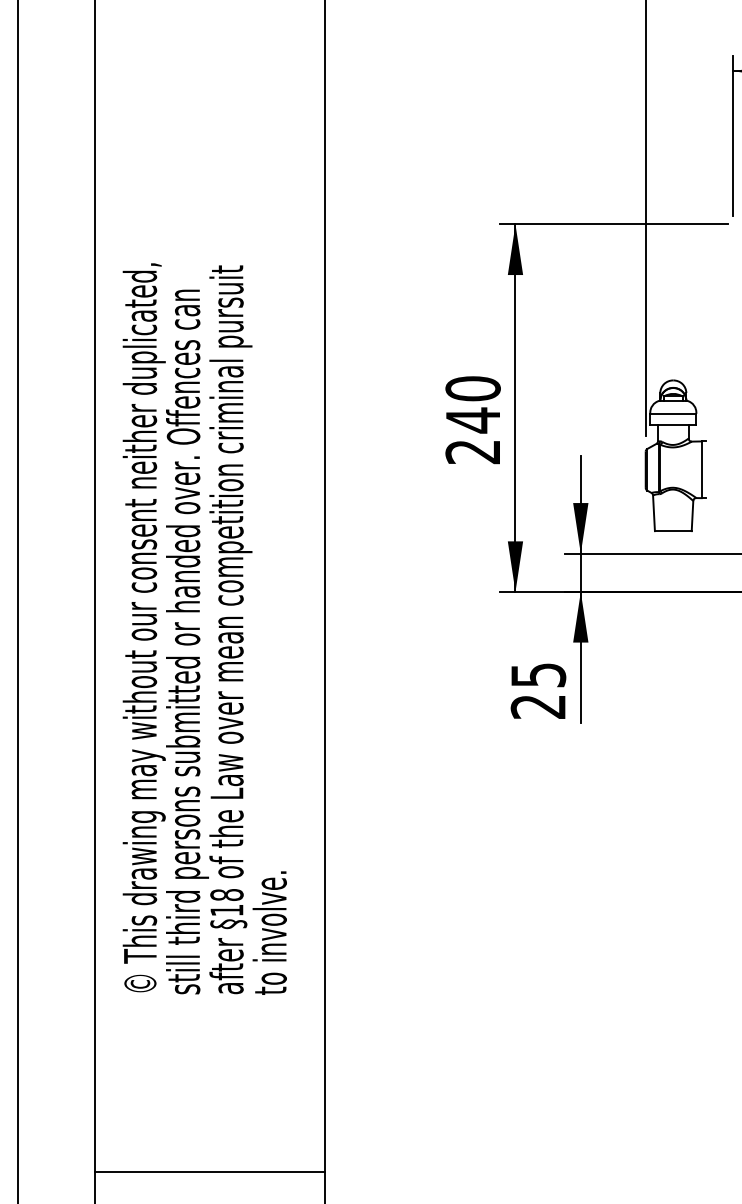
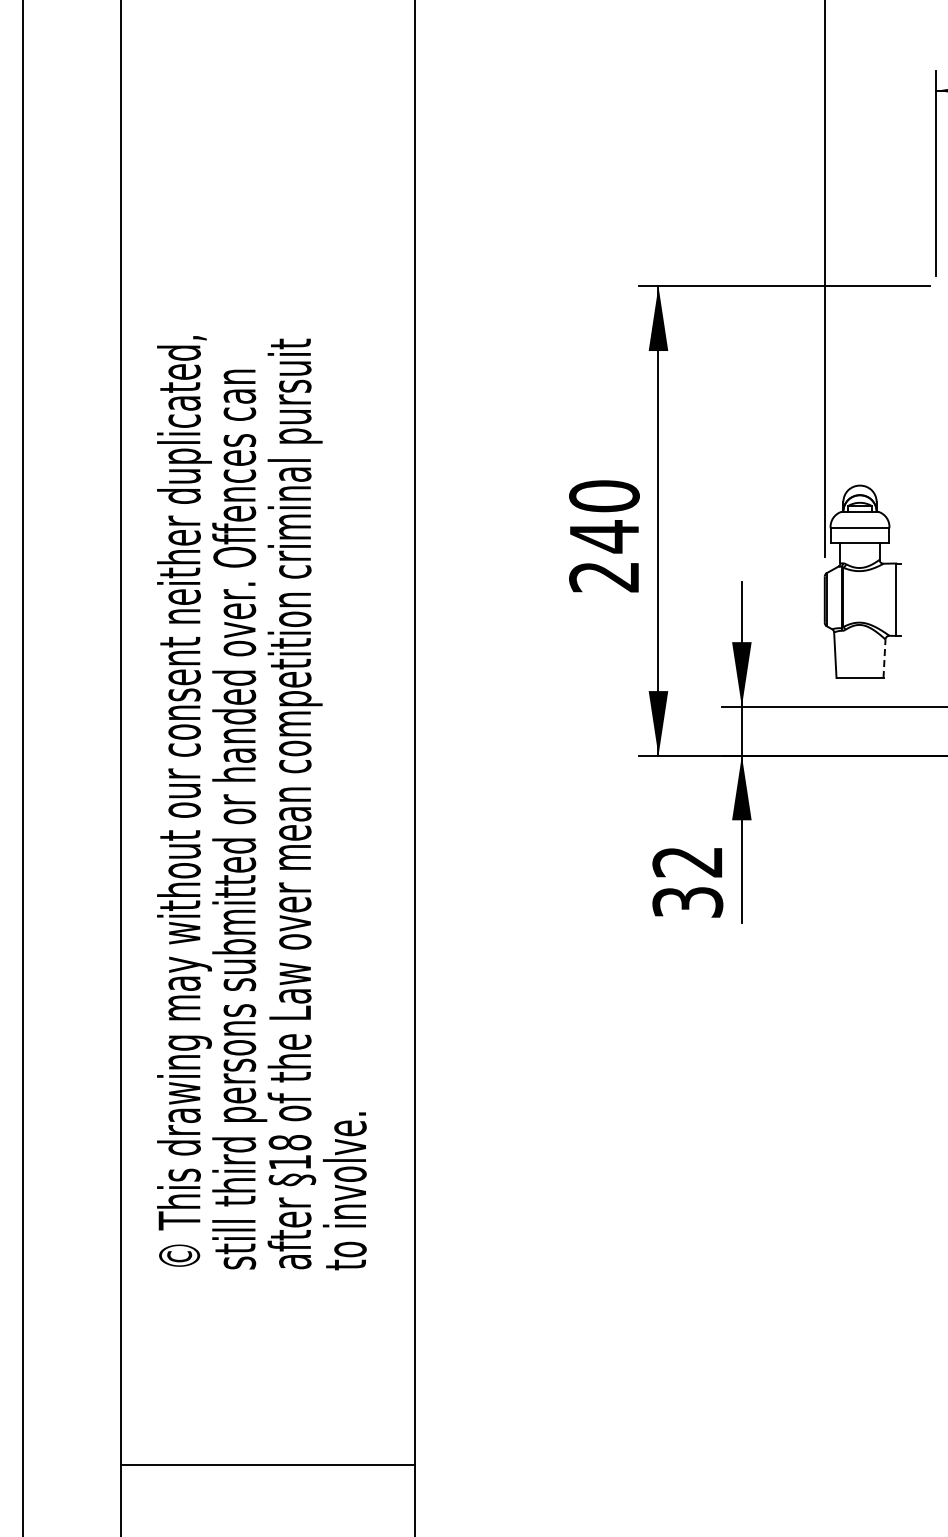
line: (692, 515) -> (884, 658), solid -> dashed
text: (538, 691) -> (687, 882), 25 -> 32
line: (209, 1172) -> (267, 1465), moved

